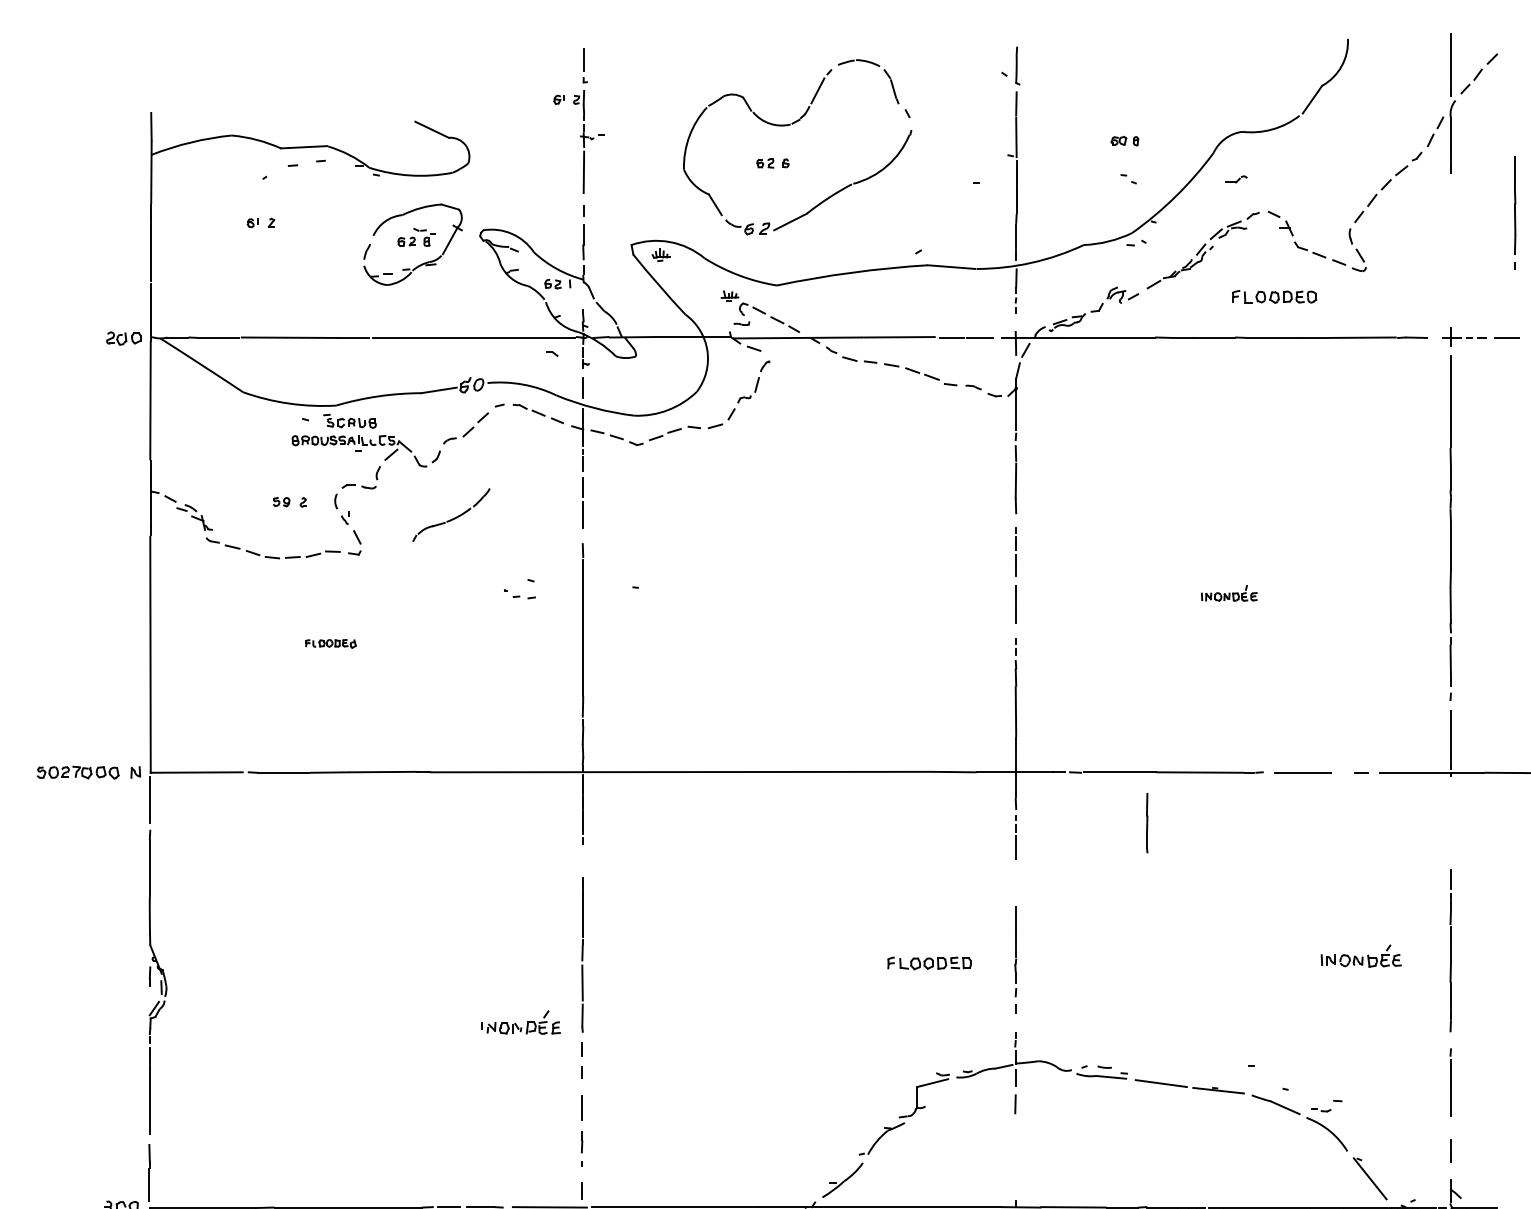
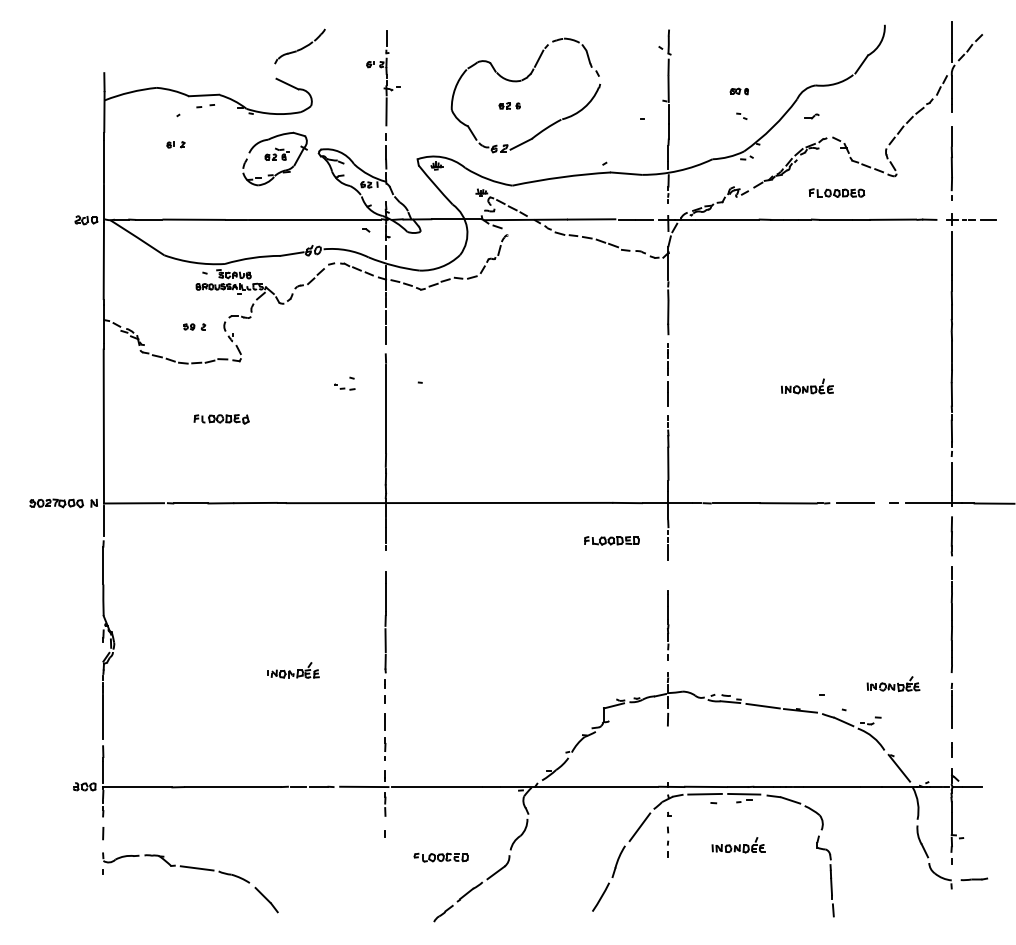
part: (306, 164) -> (205, 106), size x0.71
line: (1514, 213) -> (951, 163), moved
part: (450, 515) -> (299, 46), moved
part: (1229, 593) -> (807, 386), size x1.43
part: (330, 644) -> (221, 419), size x1.67
line: (1146, 823) -> (951, 536), moved
part: (1361, 955) -> (893, 683), moved
part: (928, 962) -> (611, 540), moved
part: (521, 1022) -> (293, 670), moved

